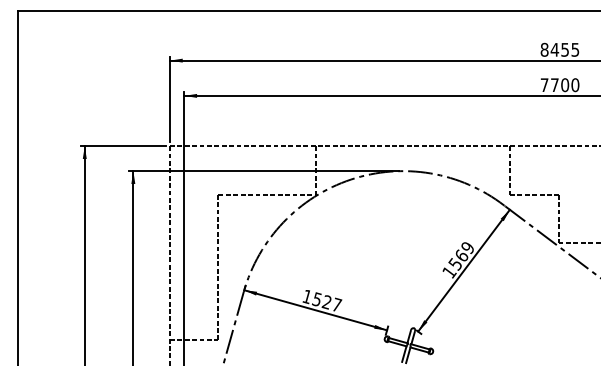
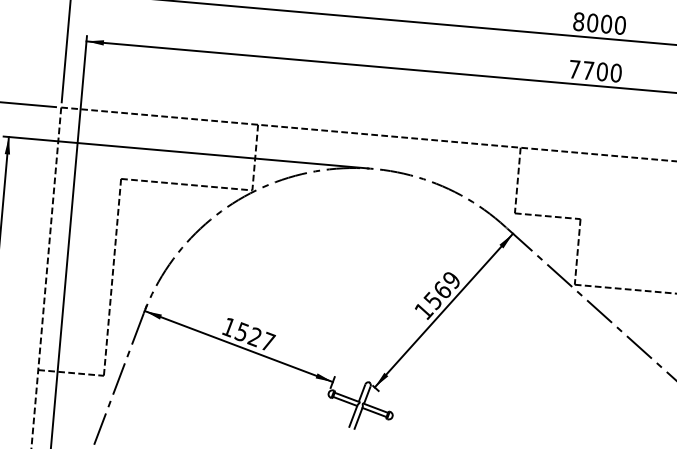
text: (564, 49) -> (605, 23), 8455 -> 8000

